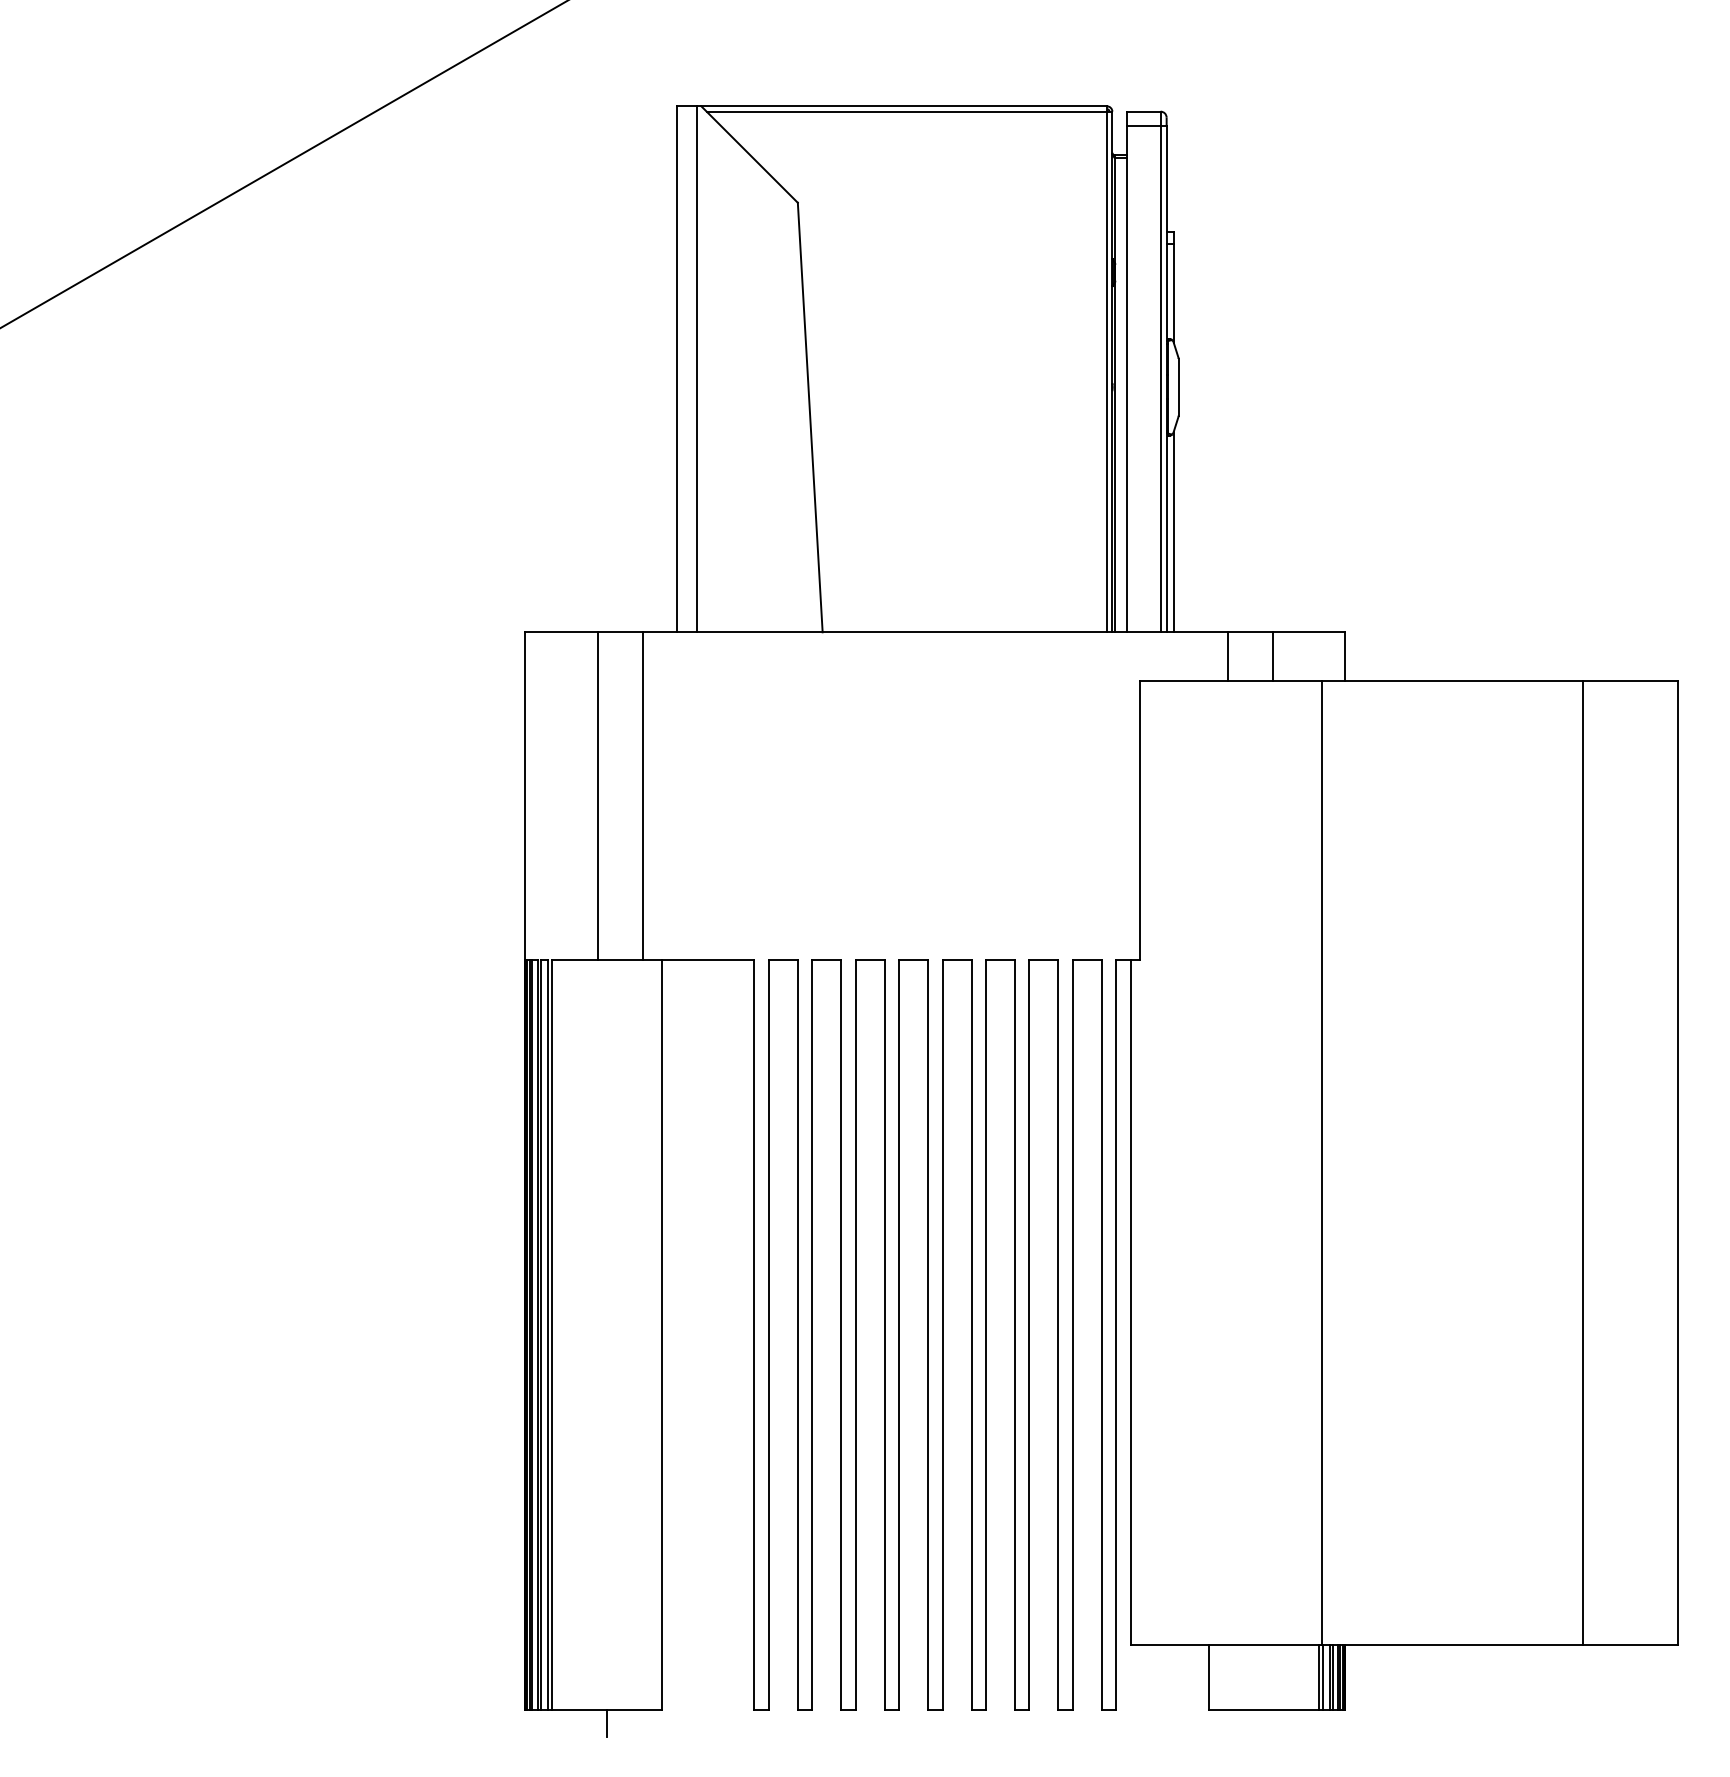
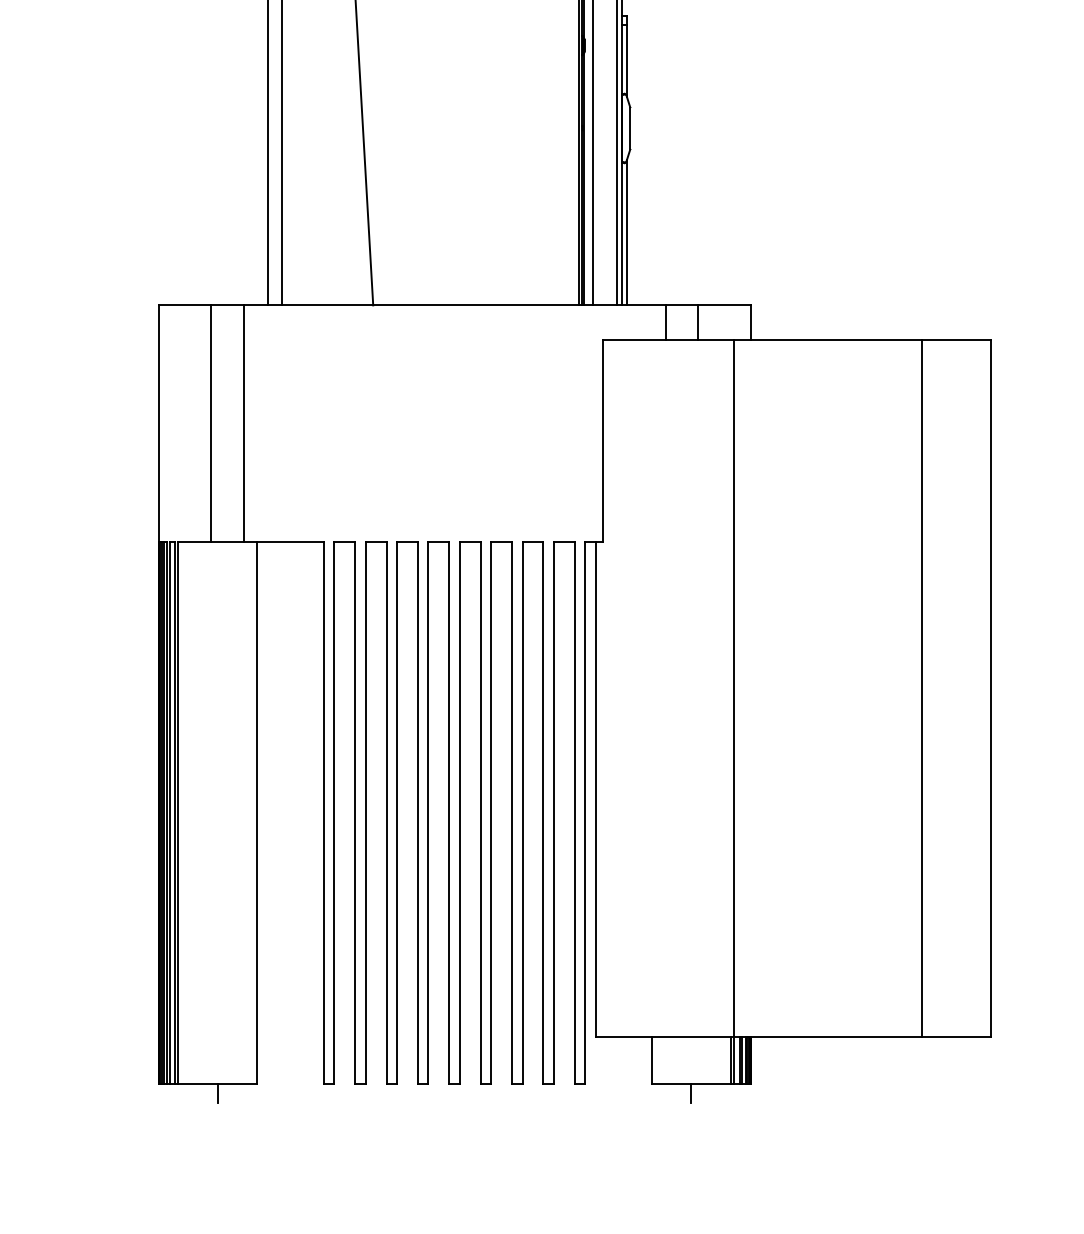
line: (1263, 1723) -> (691, 1093), added

